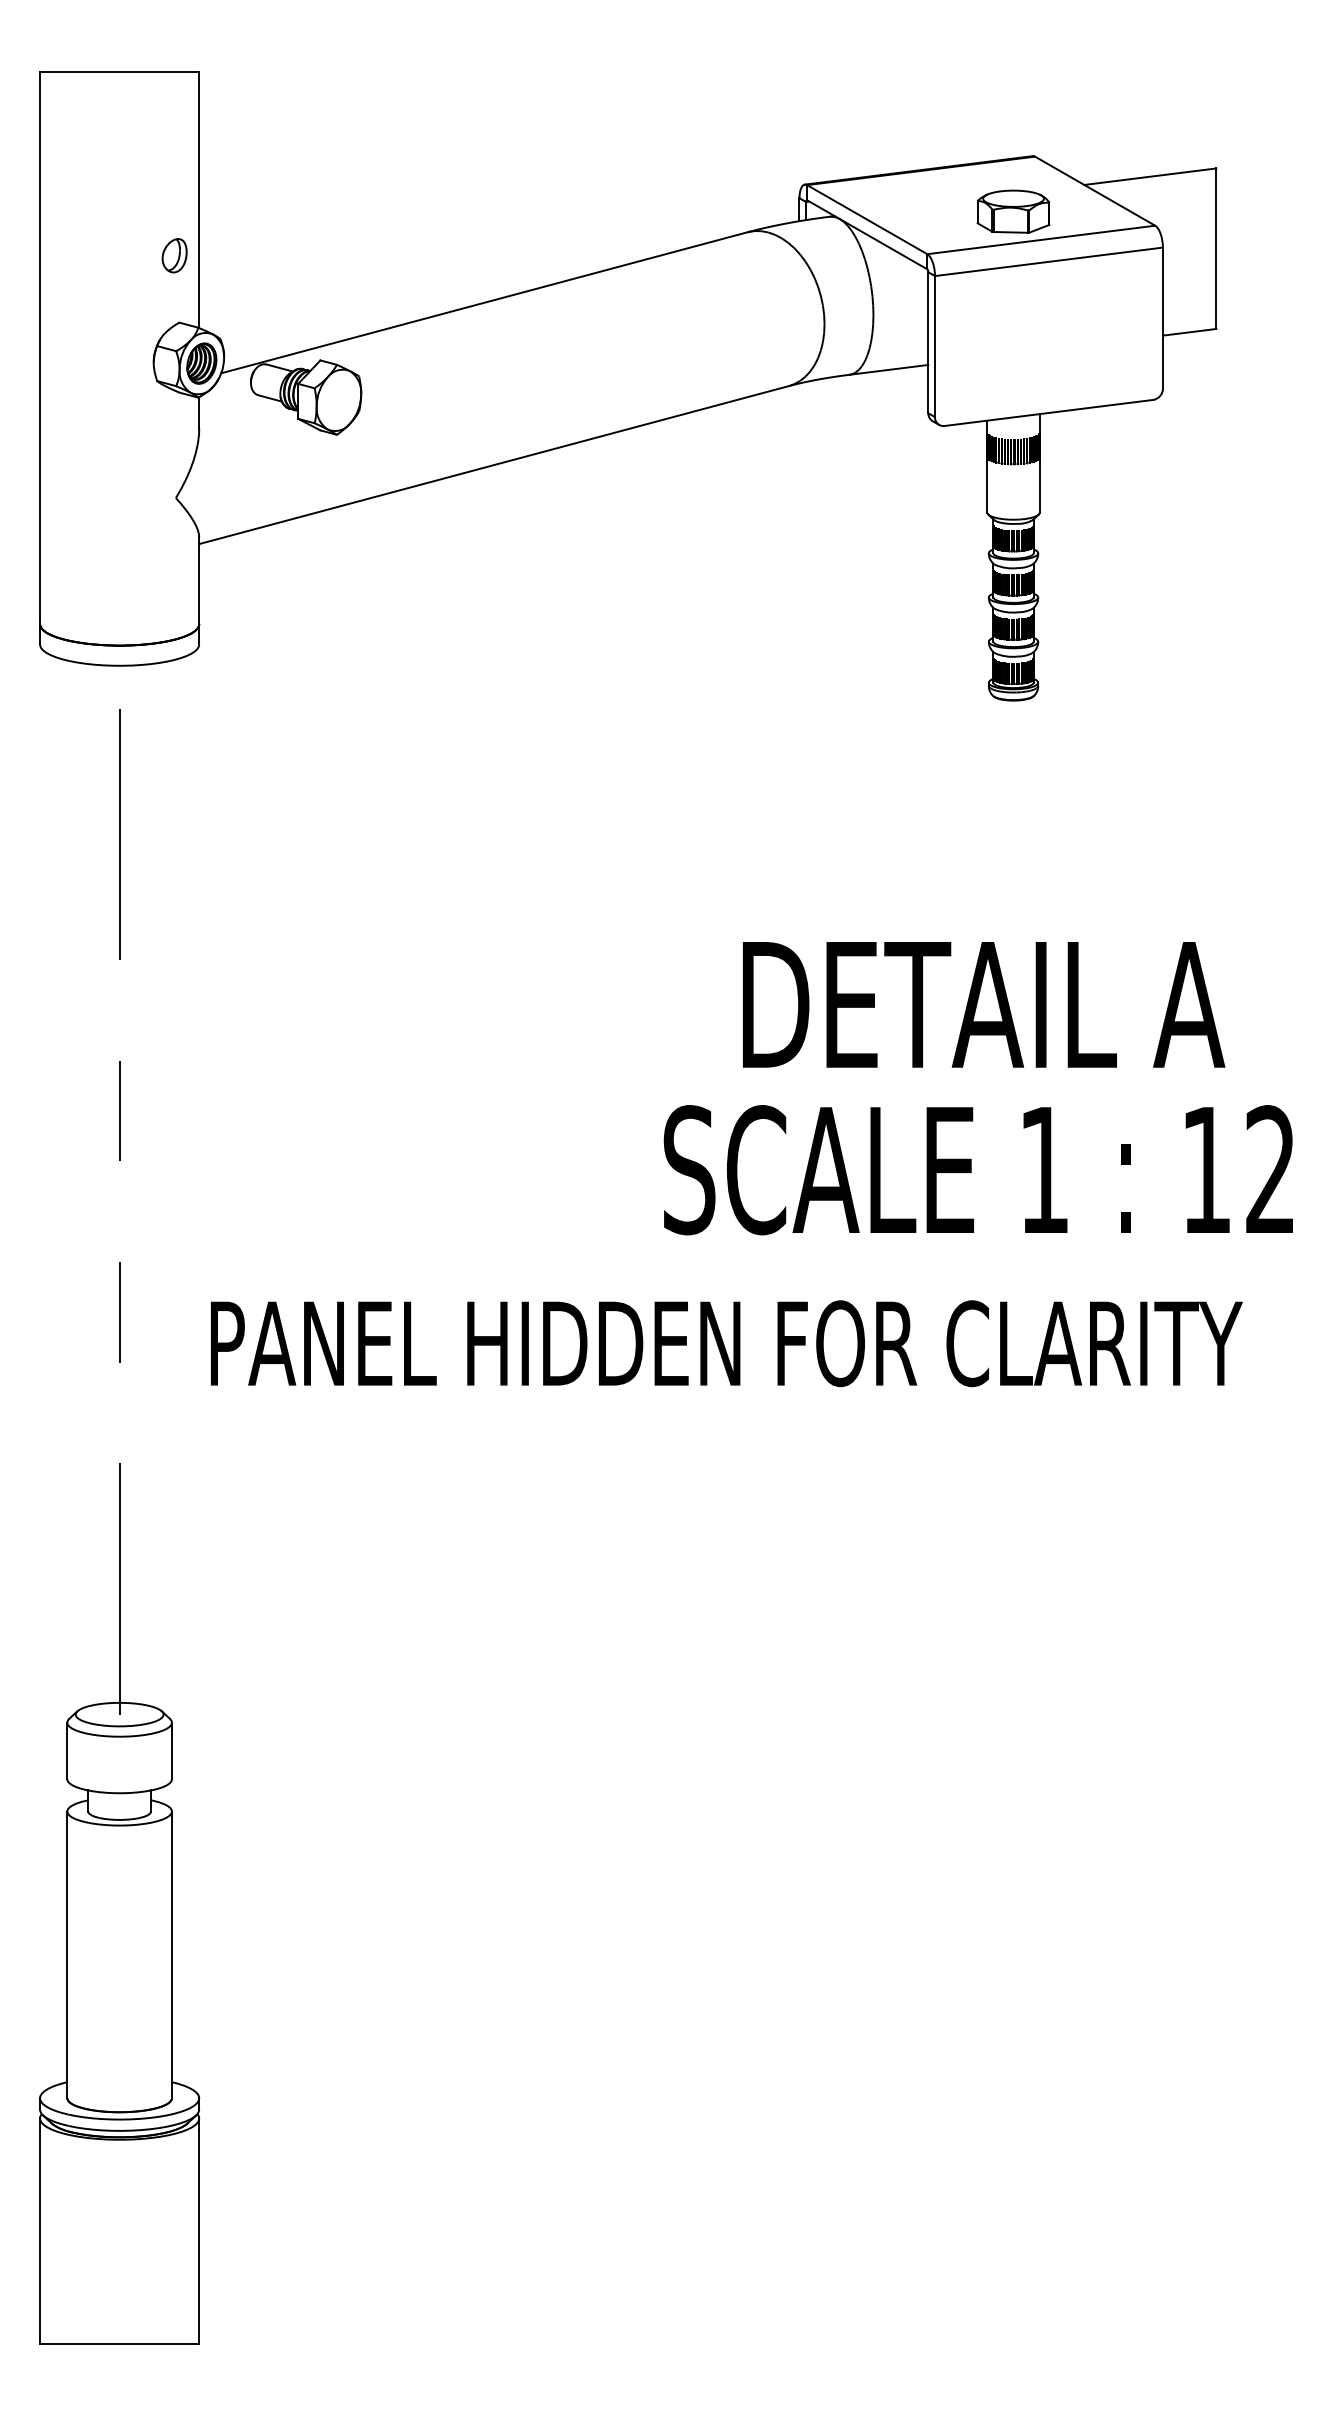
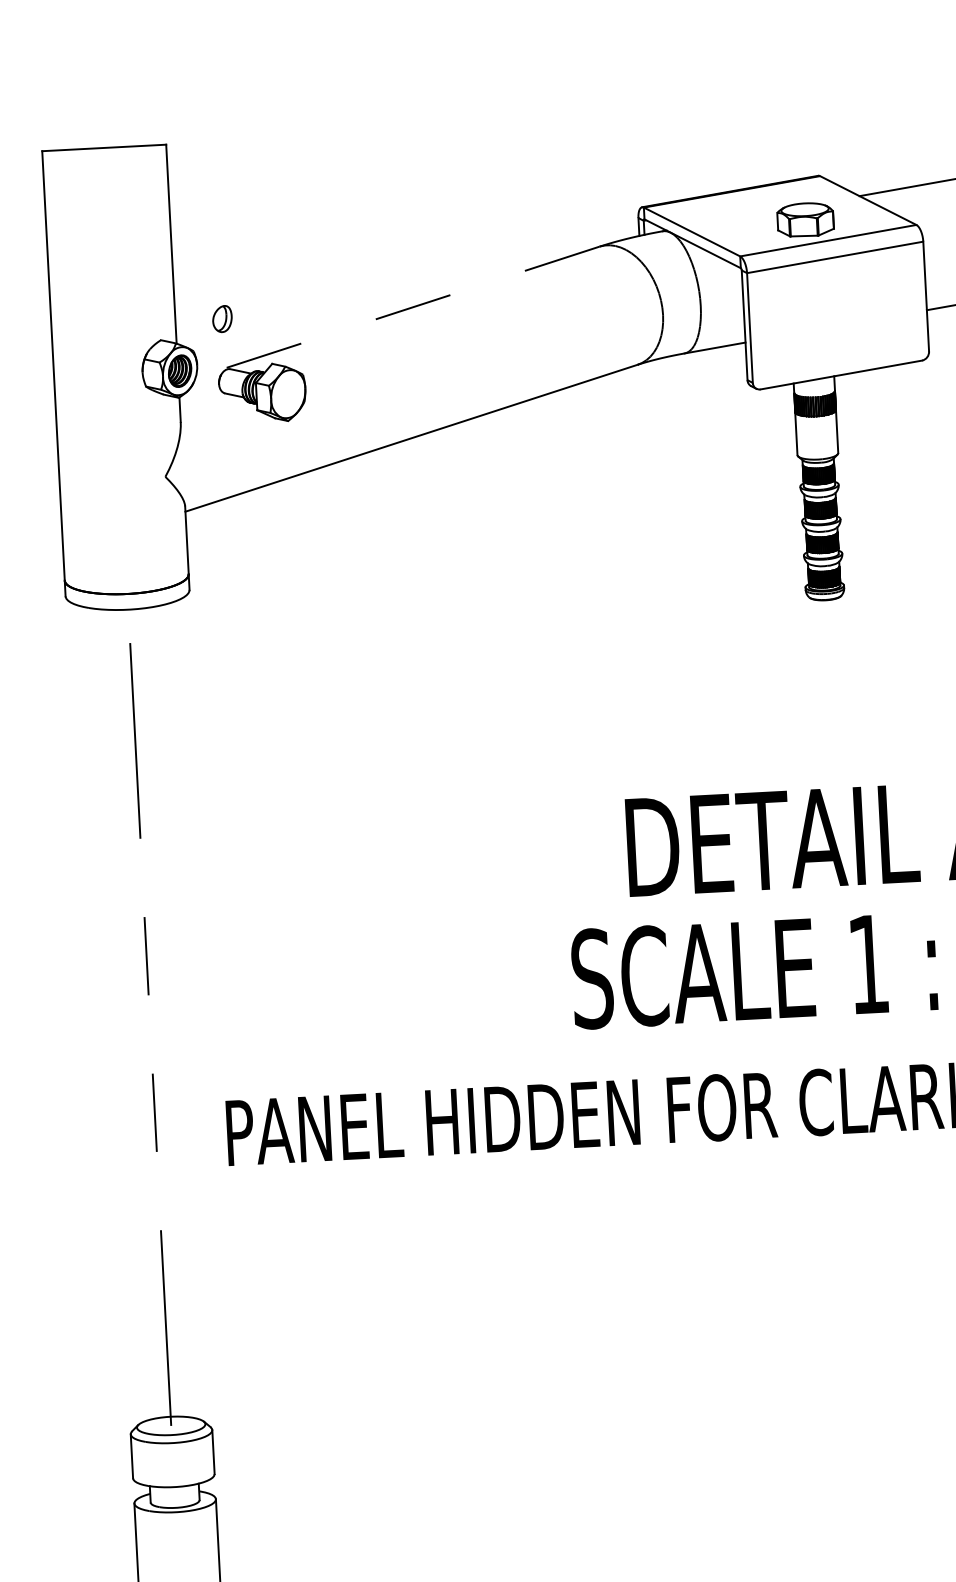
part: (174, 255) -> (222, 318), moved
line: (483, 302) -> (396, 312), solid -> dashed

